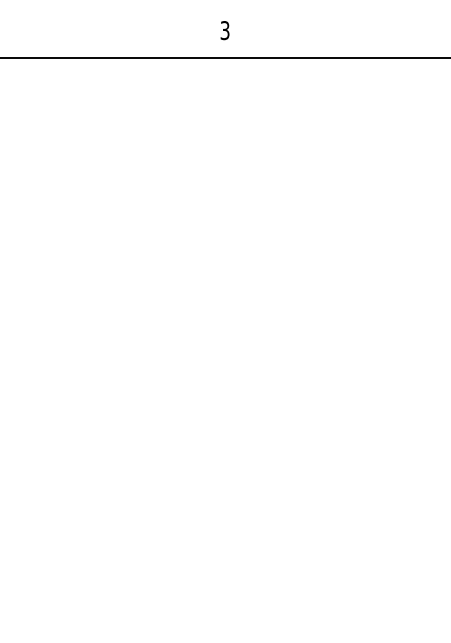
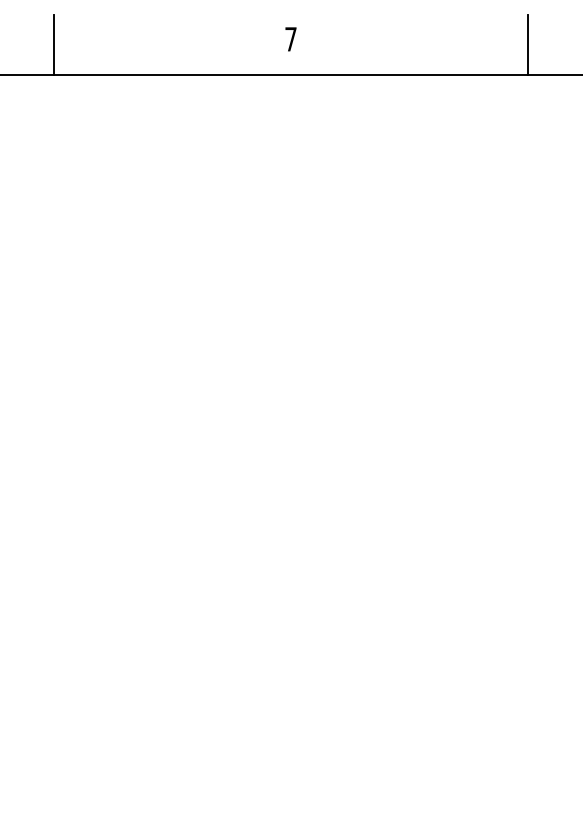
text: (224, 30) -> (290, 39), 3 -> 7
line: (42, 35) -> (54, 45), added
line: (408, 35) -> (528, 45), added

